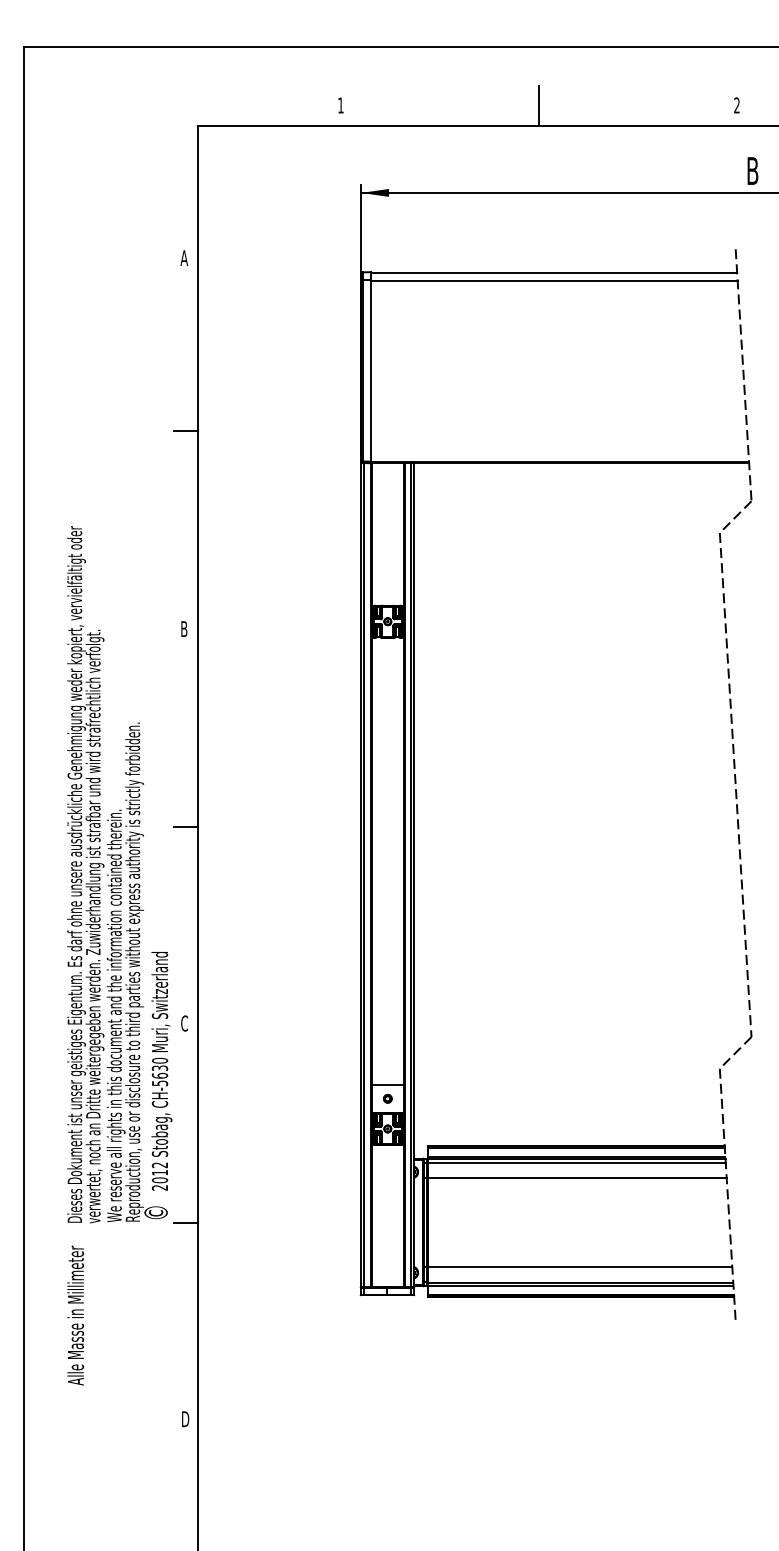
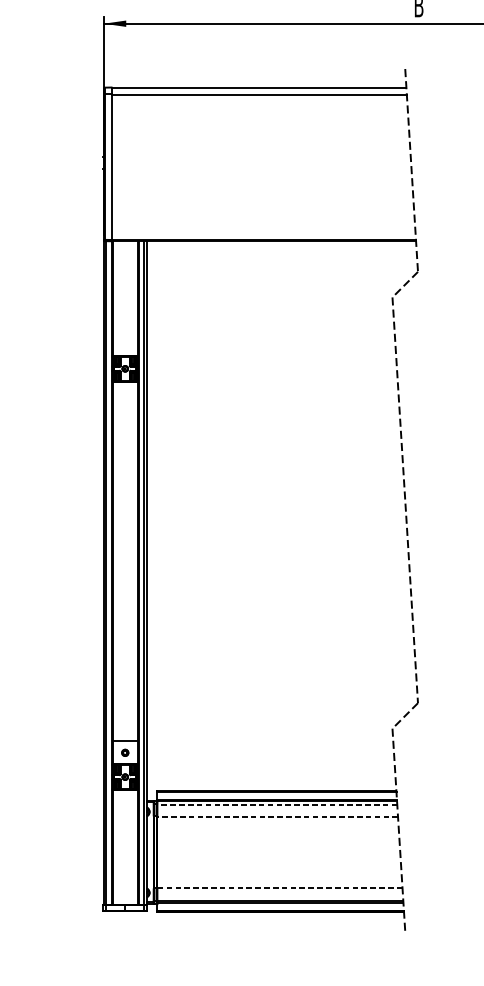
line: (576, 1163) -> (277, 804), solid -> dashed
line: (576, 1178) -> (277, 817), solid -> dashed
line: (579, 1266) -> (279, 887), solid -> dashed

